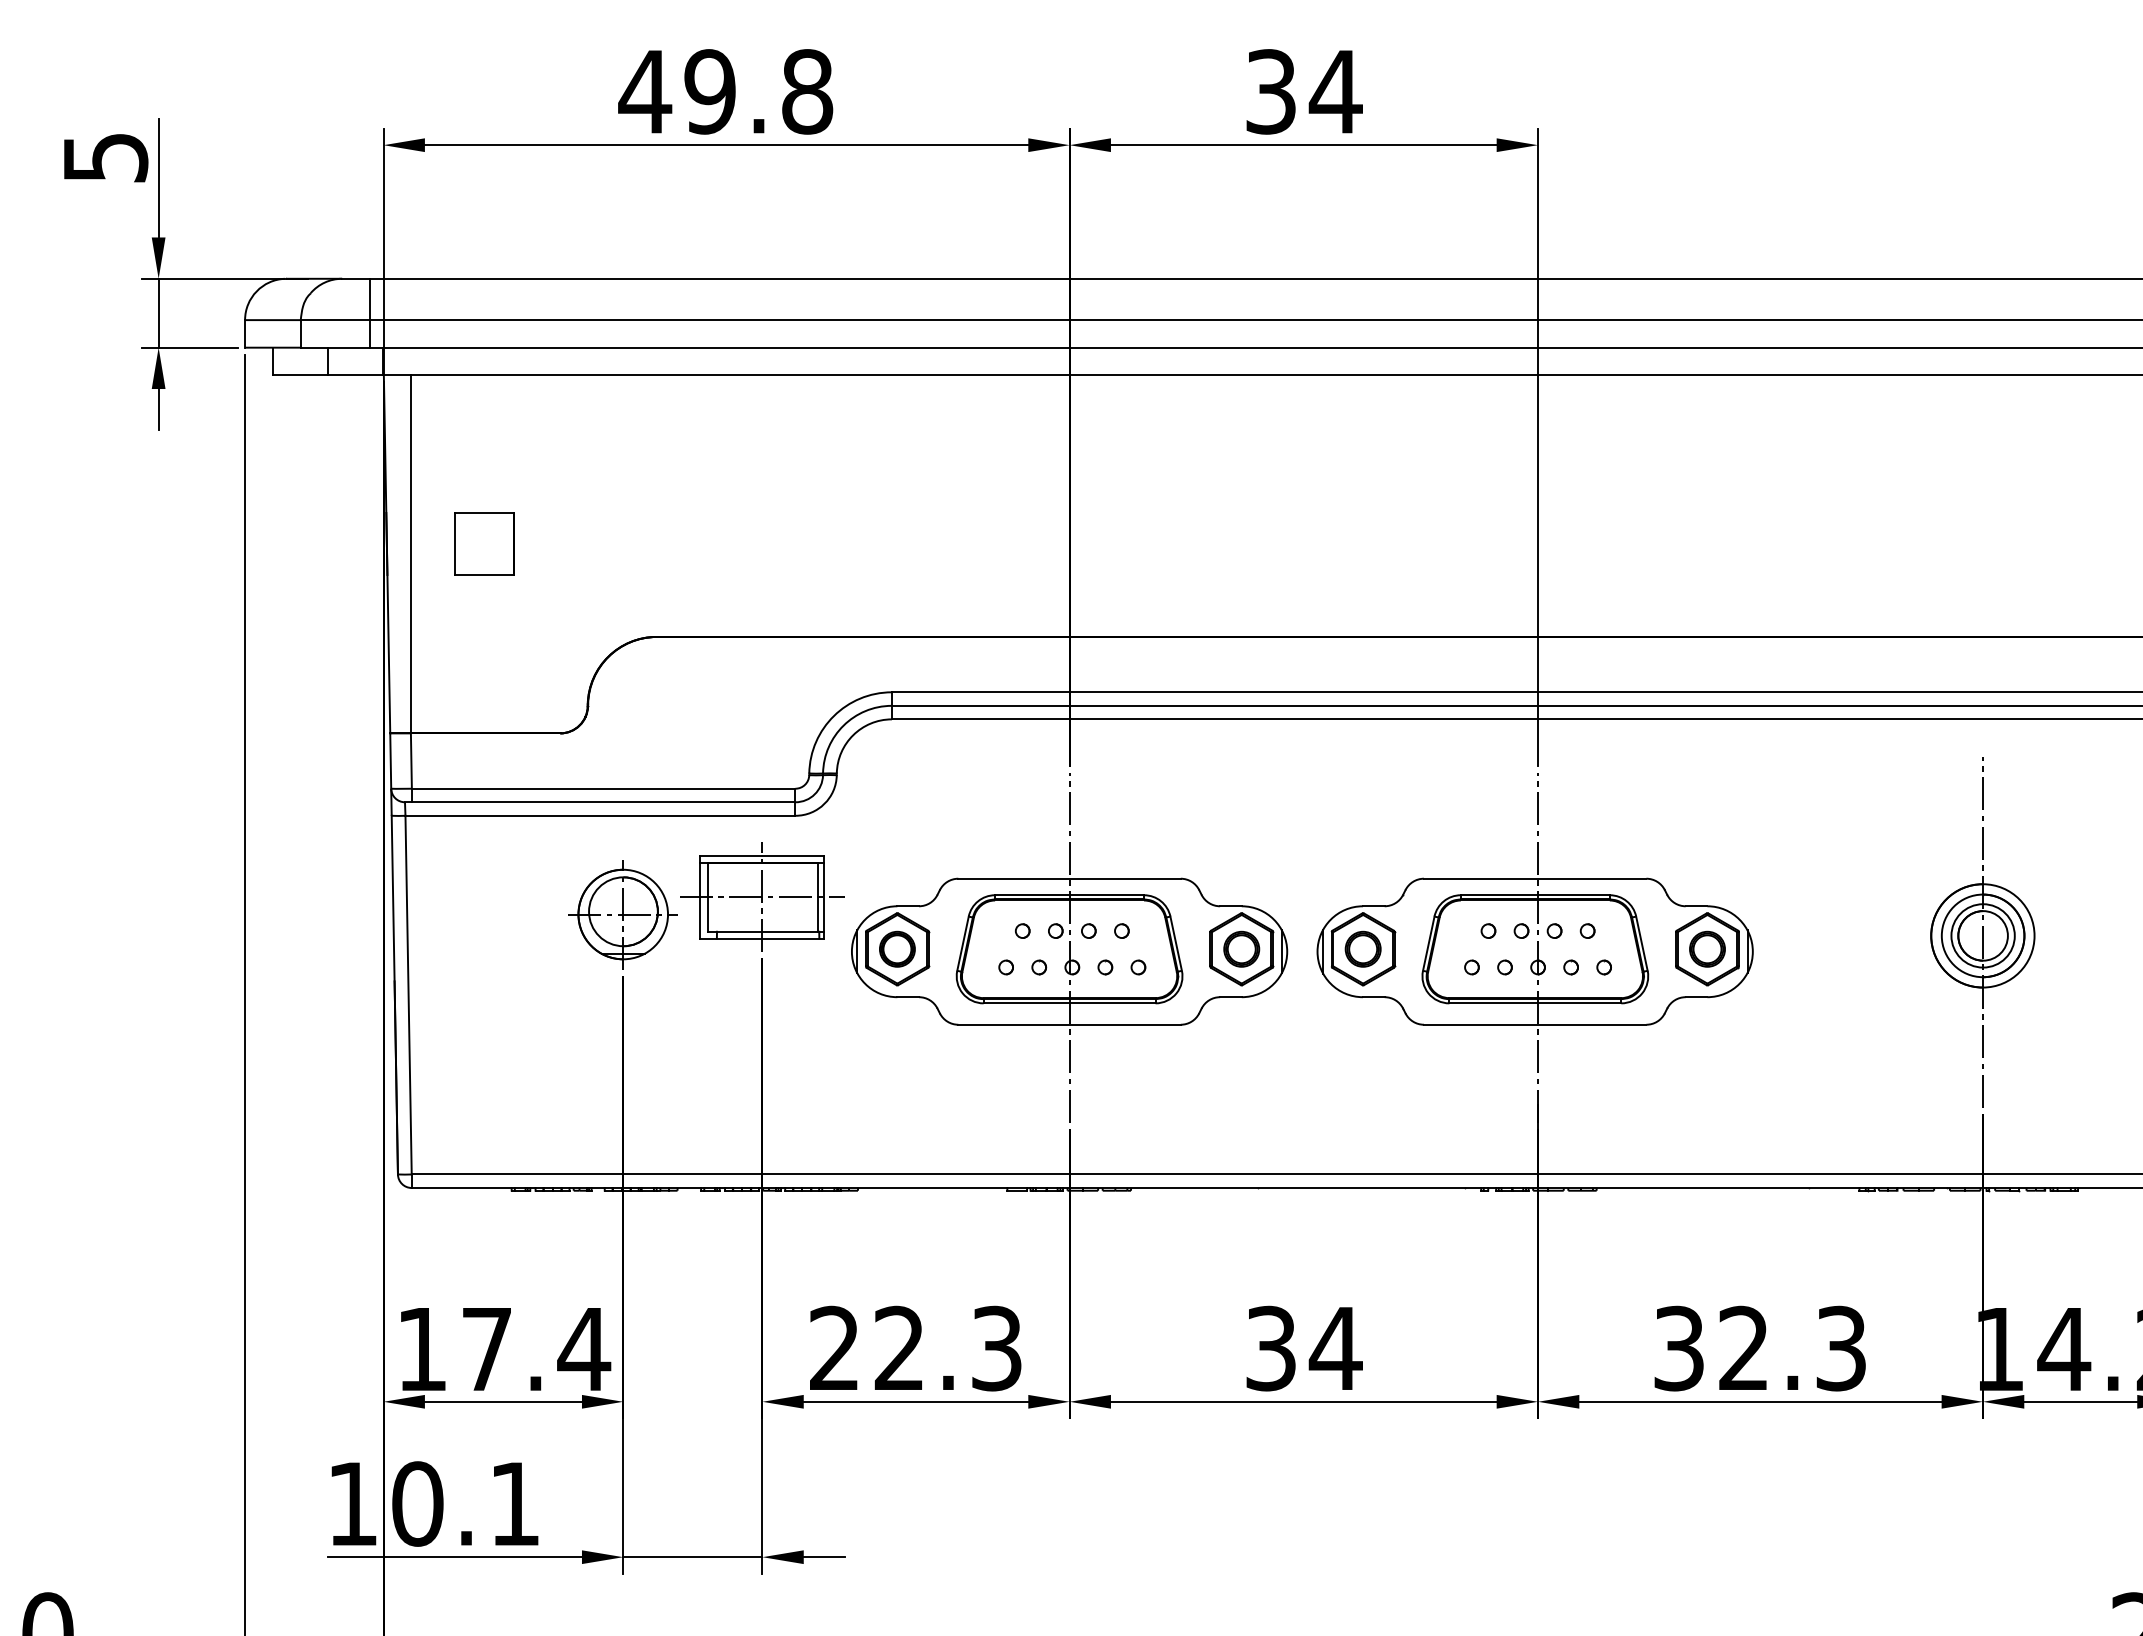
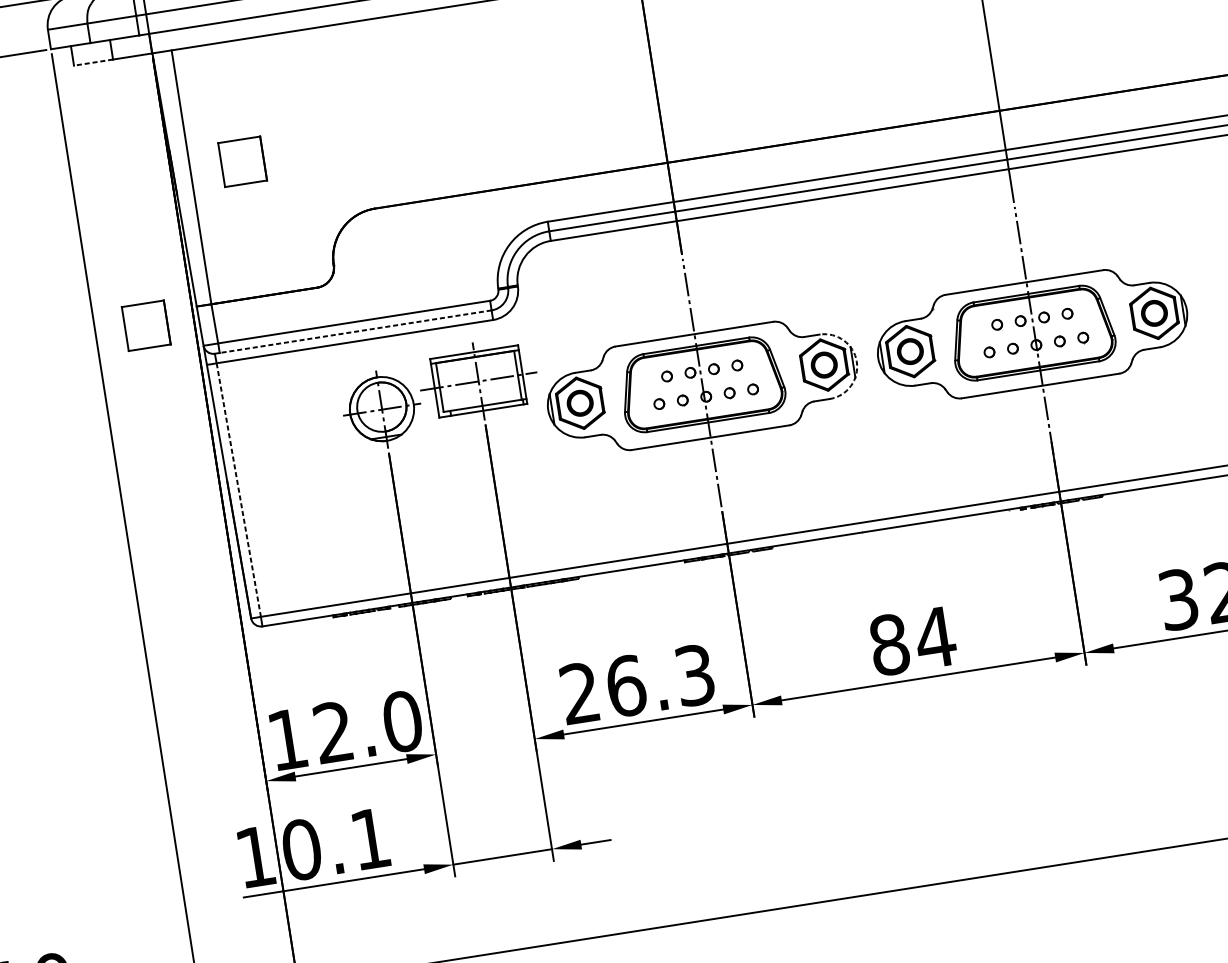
line: (300, 375) -> (93, 62), solid -> dashed
part: (316, 748) -> (146, 325), added
line: (603, 802) -> (355, 331), solid -> dashed
arc: (1287, 951) -> (856, 361), solid -> dashed
line: (408, 995) -> (238, 490), solid -> dashed
text: (899, 1348) -> (626, 686), 22.3 -> 26.3
text: (1270, 1348) -> (888, 644), 34 -> 84
text: (536, 1349) -> (368, 727), 17.4 -> 12.0

